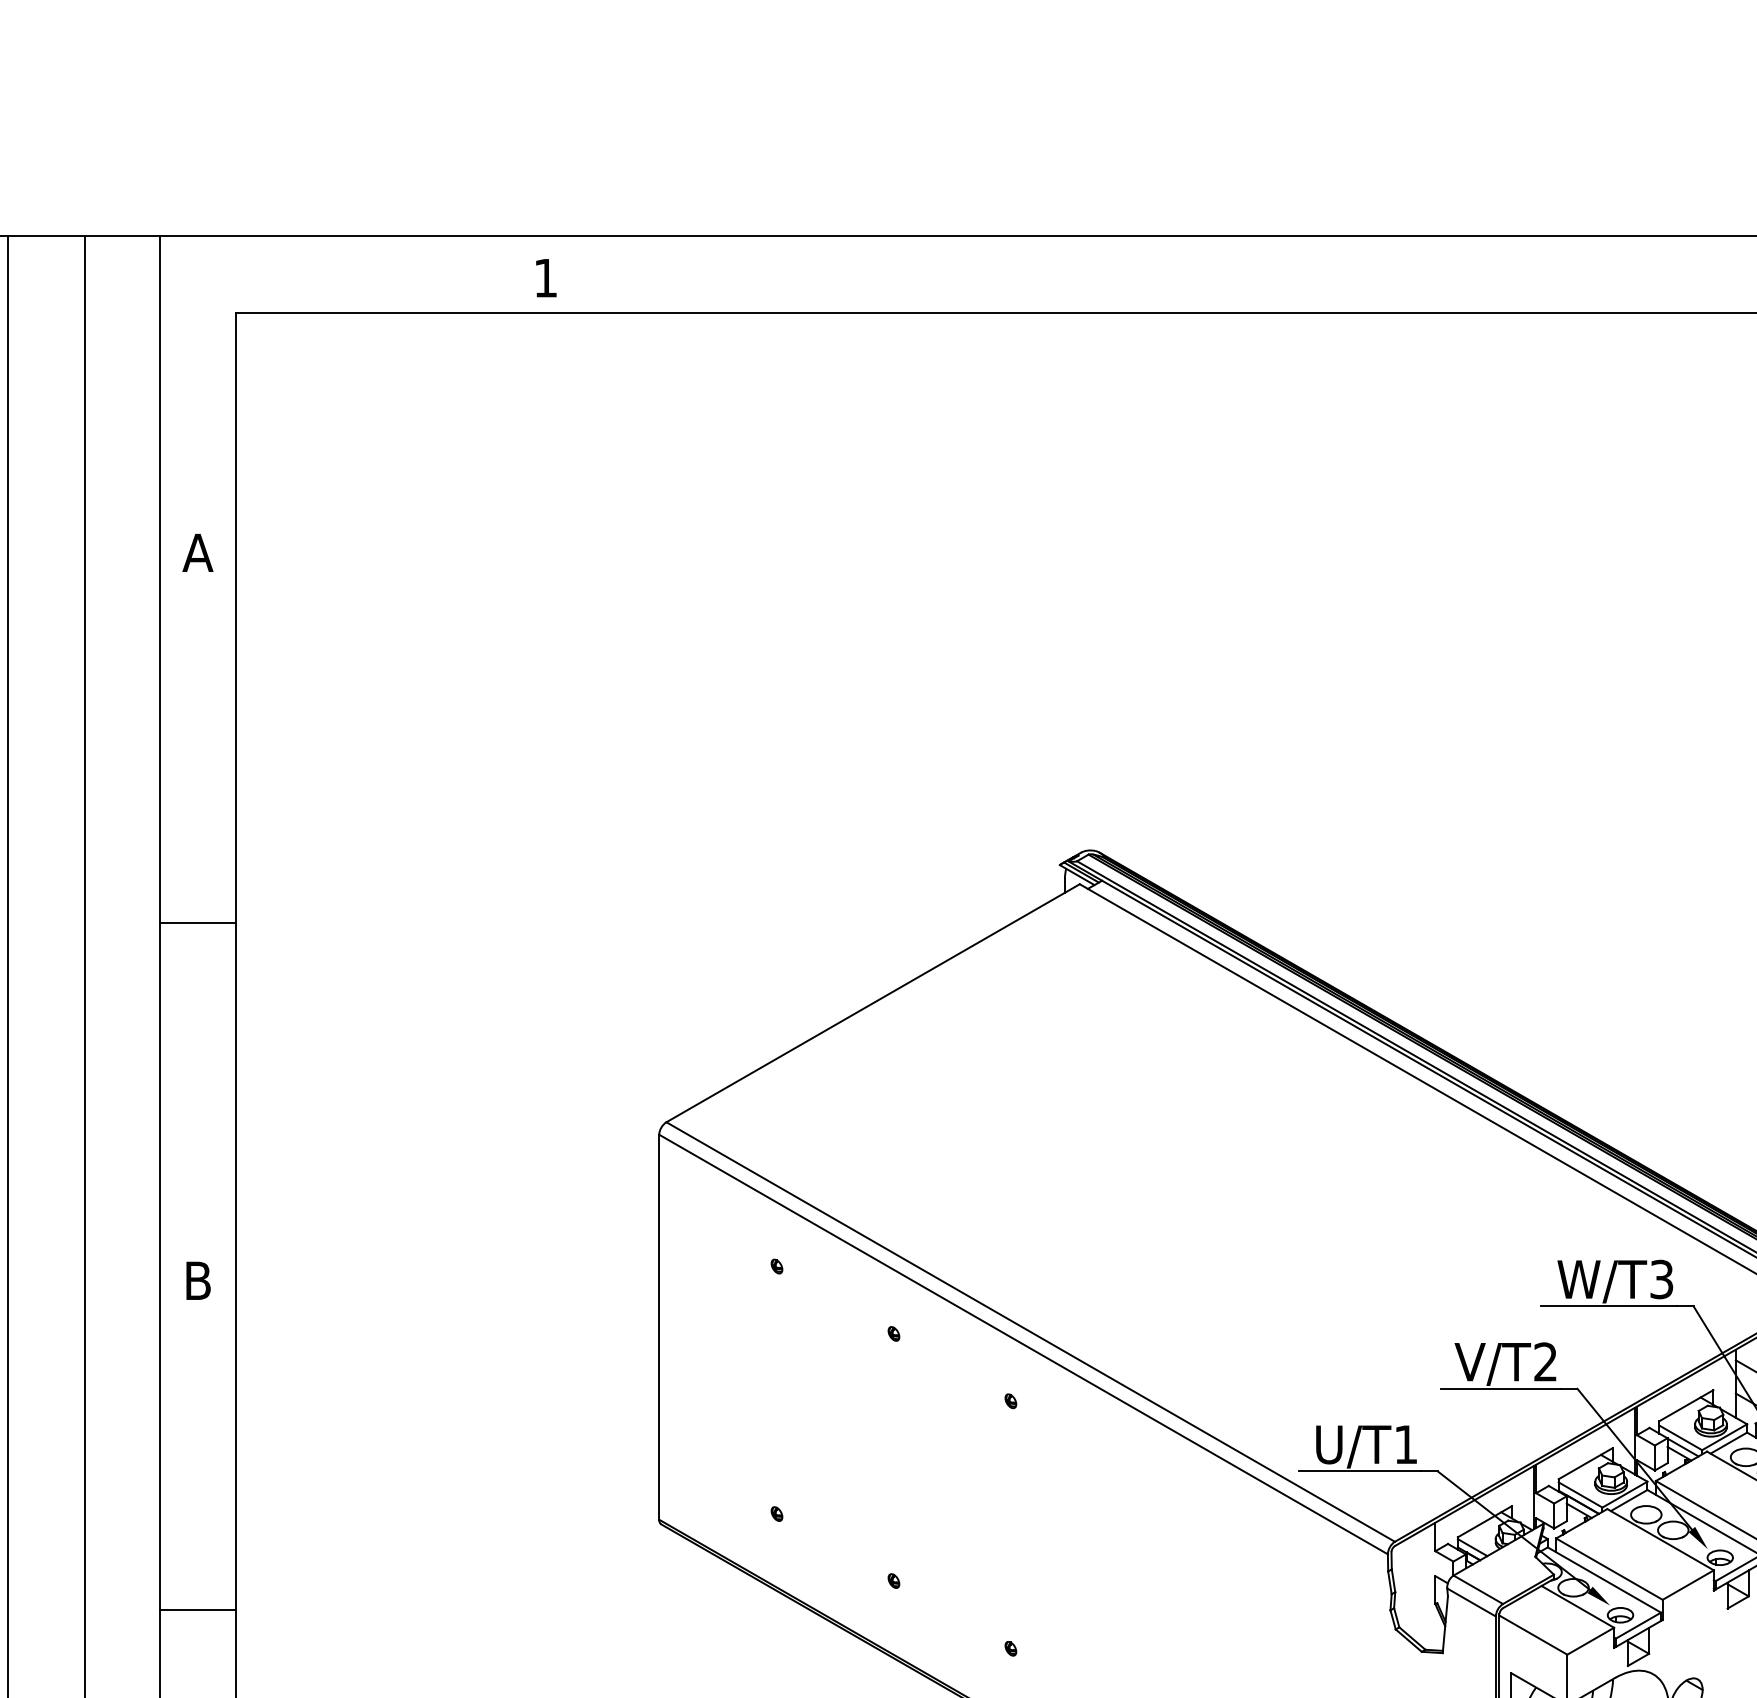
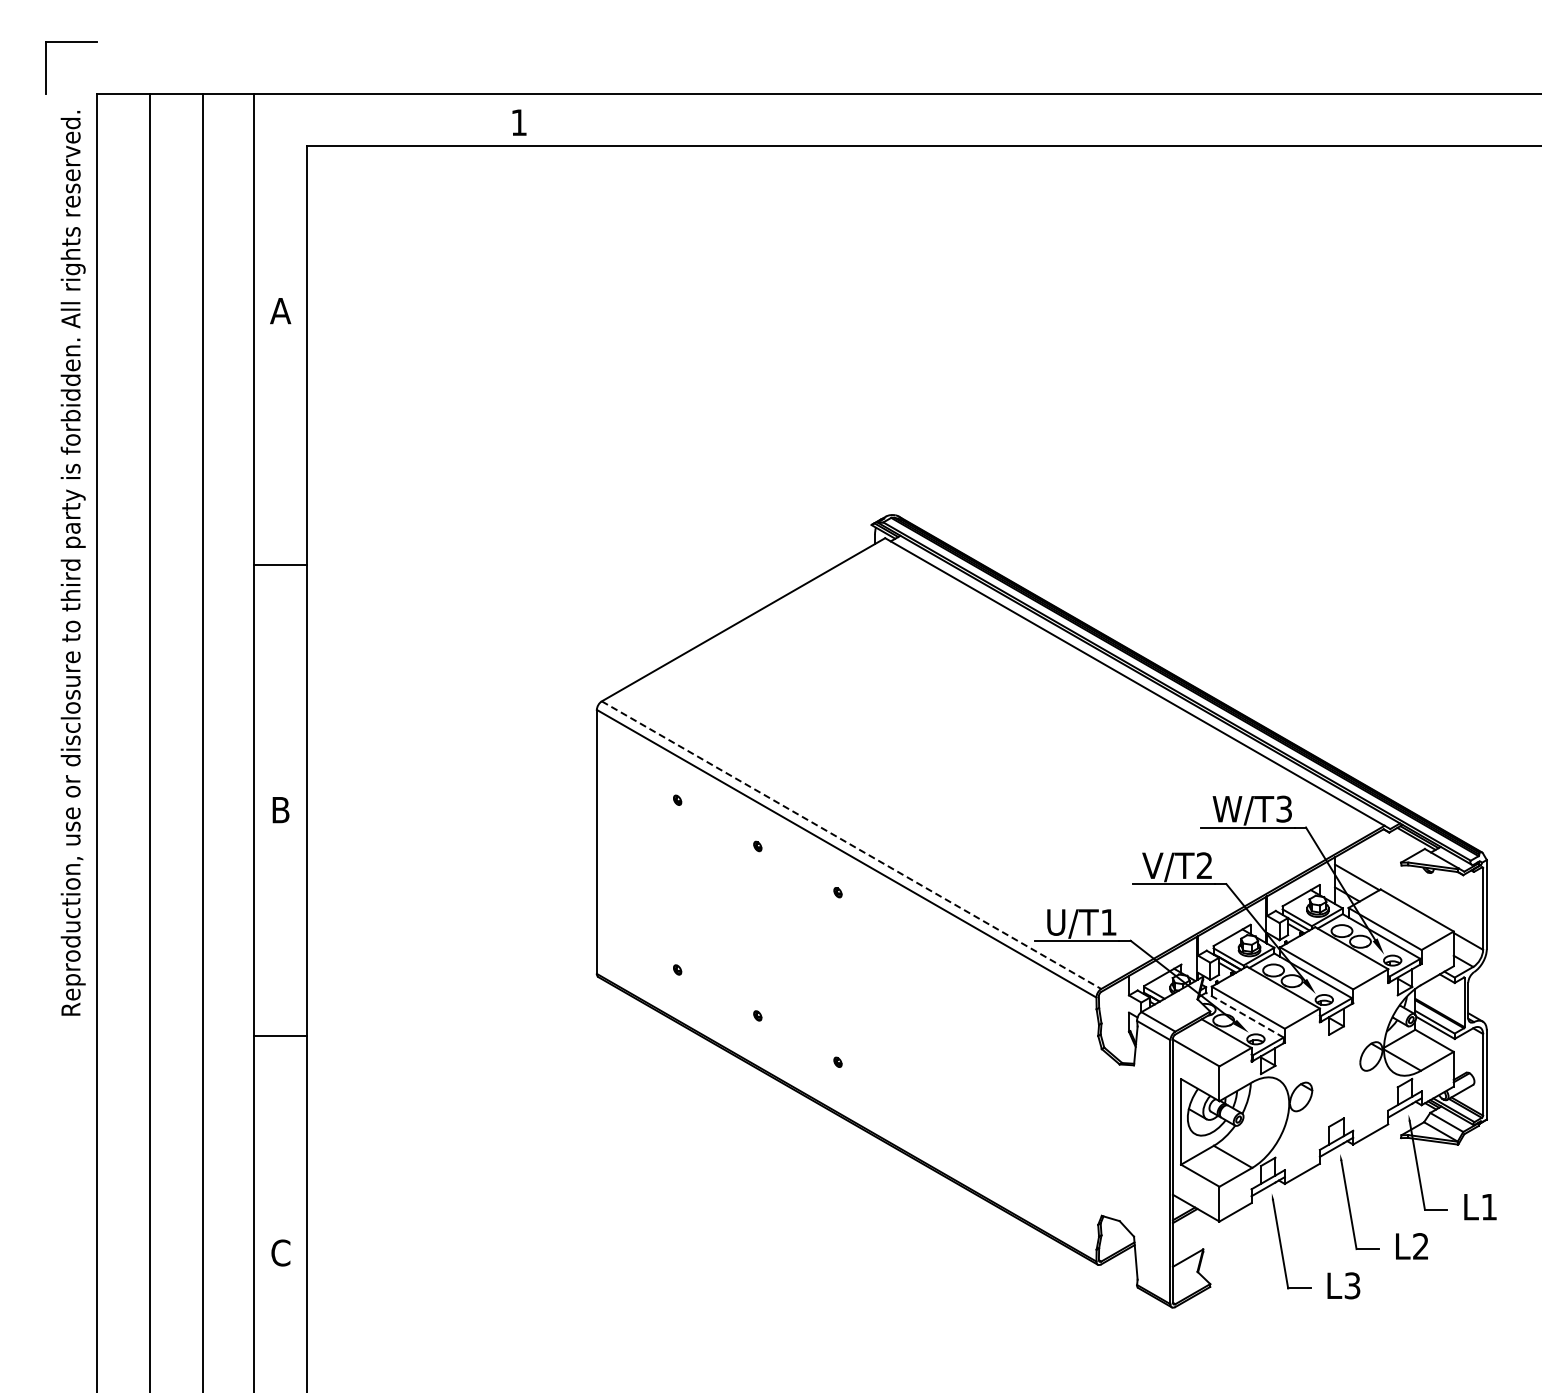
line: (1030, 1332) -> (851, 845), solid -> dashed
line: (1603, 1580) -> (1244, 1015), solid -> dashed

